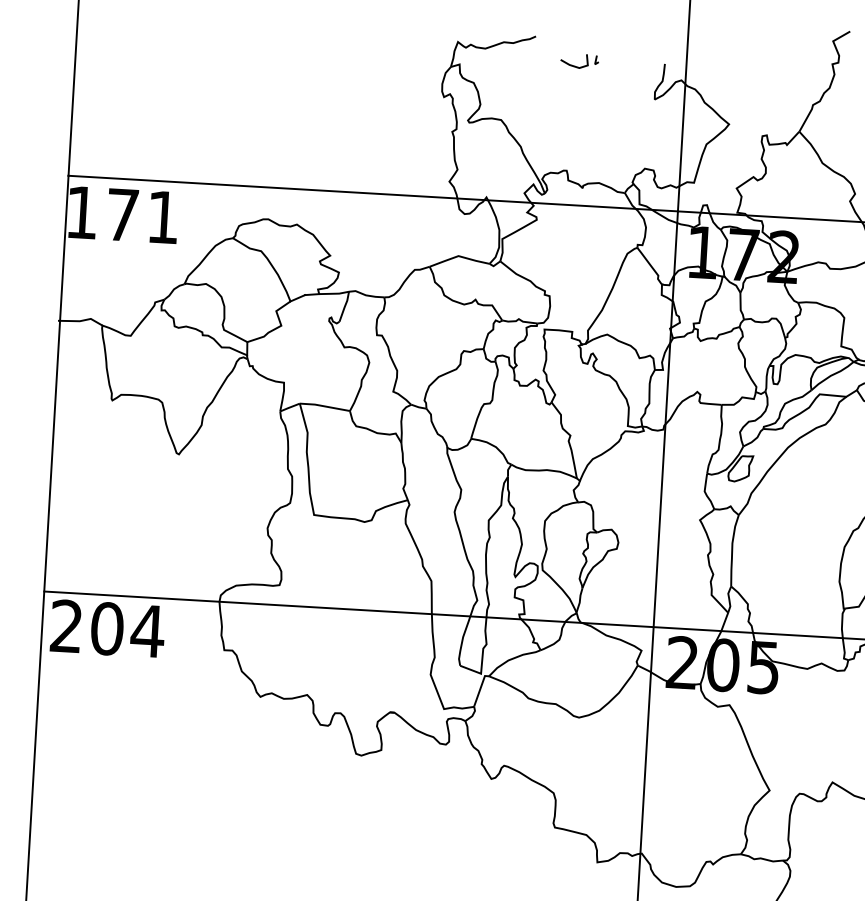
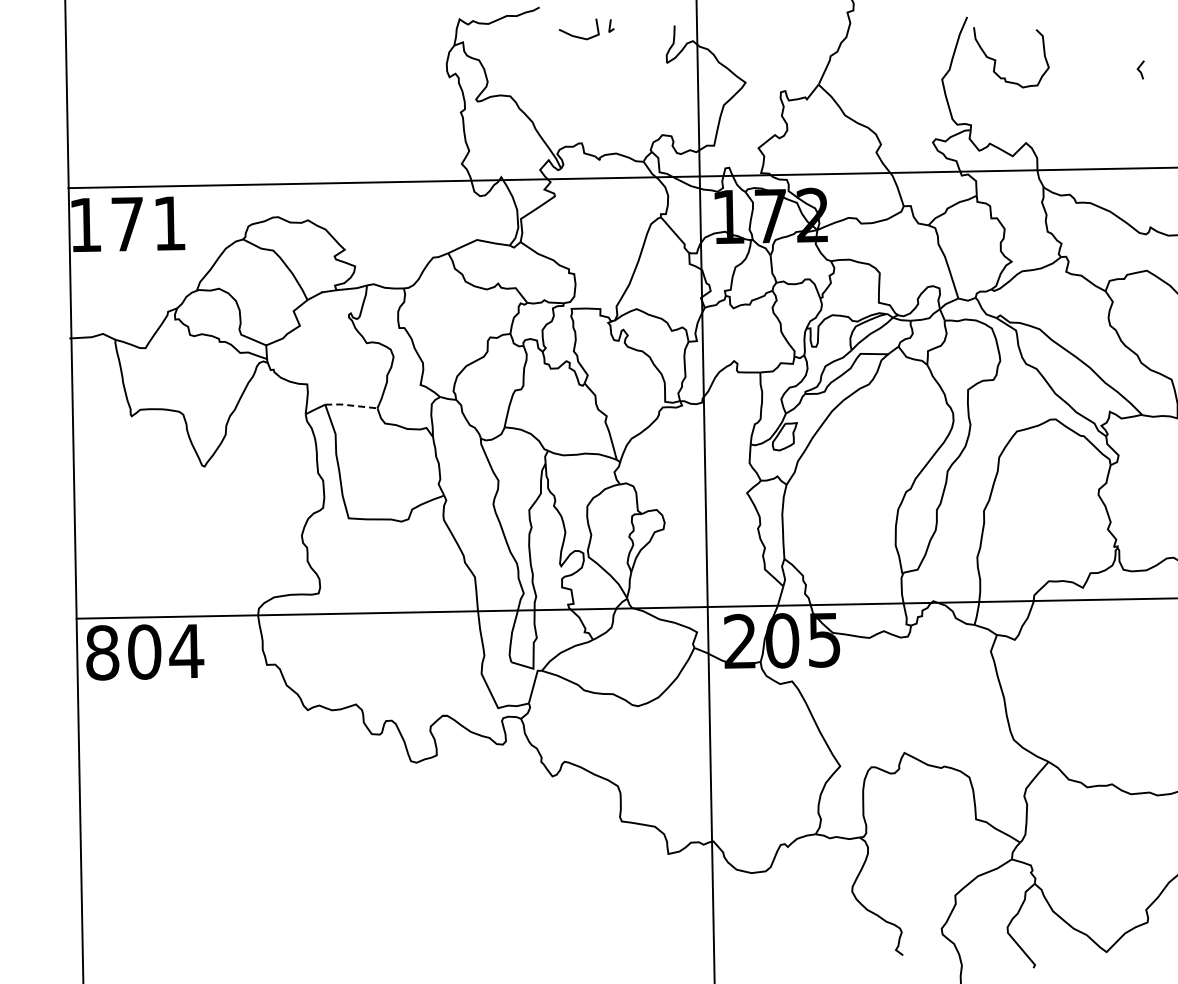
part: (579, 61) -> (586, 29), size x1.4
line: (324, 406) -> (350, 405), solid -> dashed
text: (66, 626) -> (102, 652), 204 -> 804

